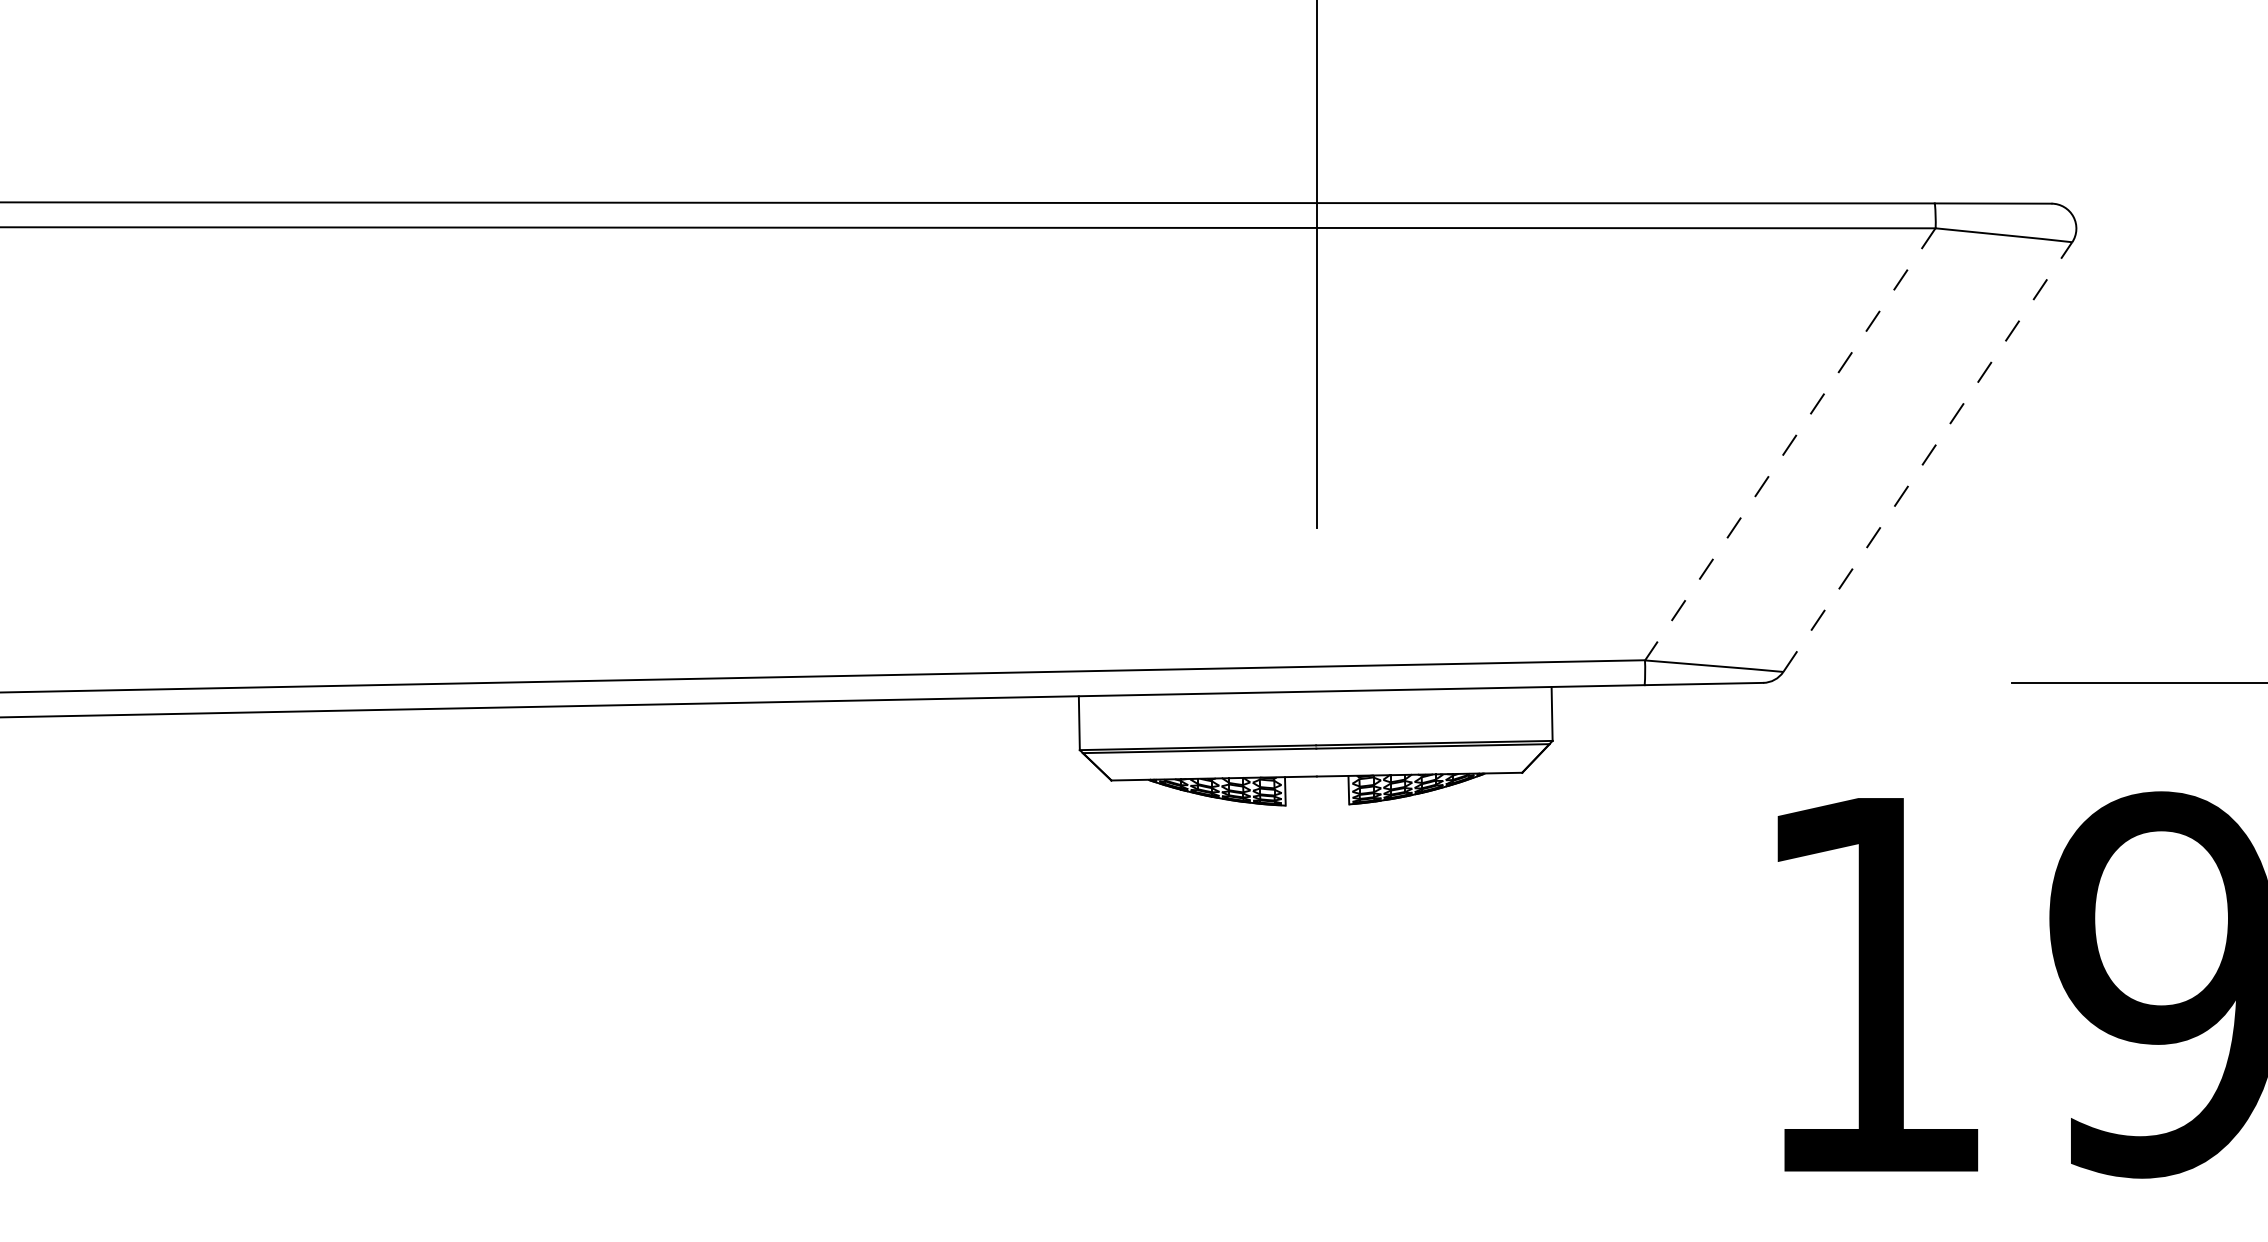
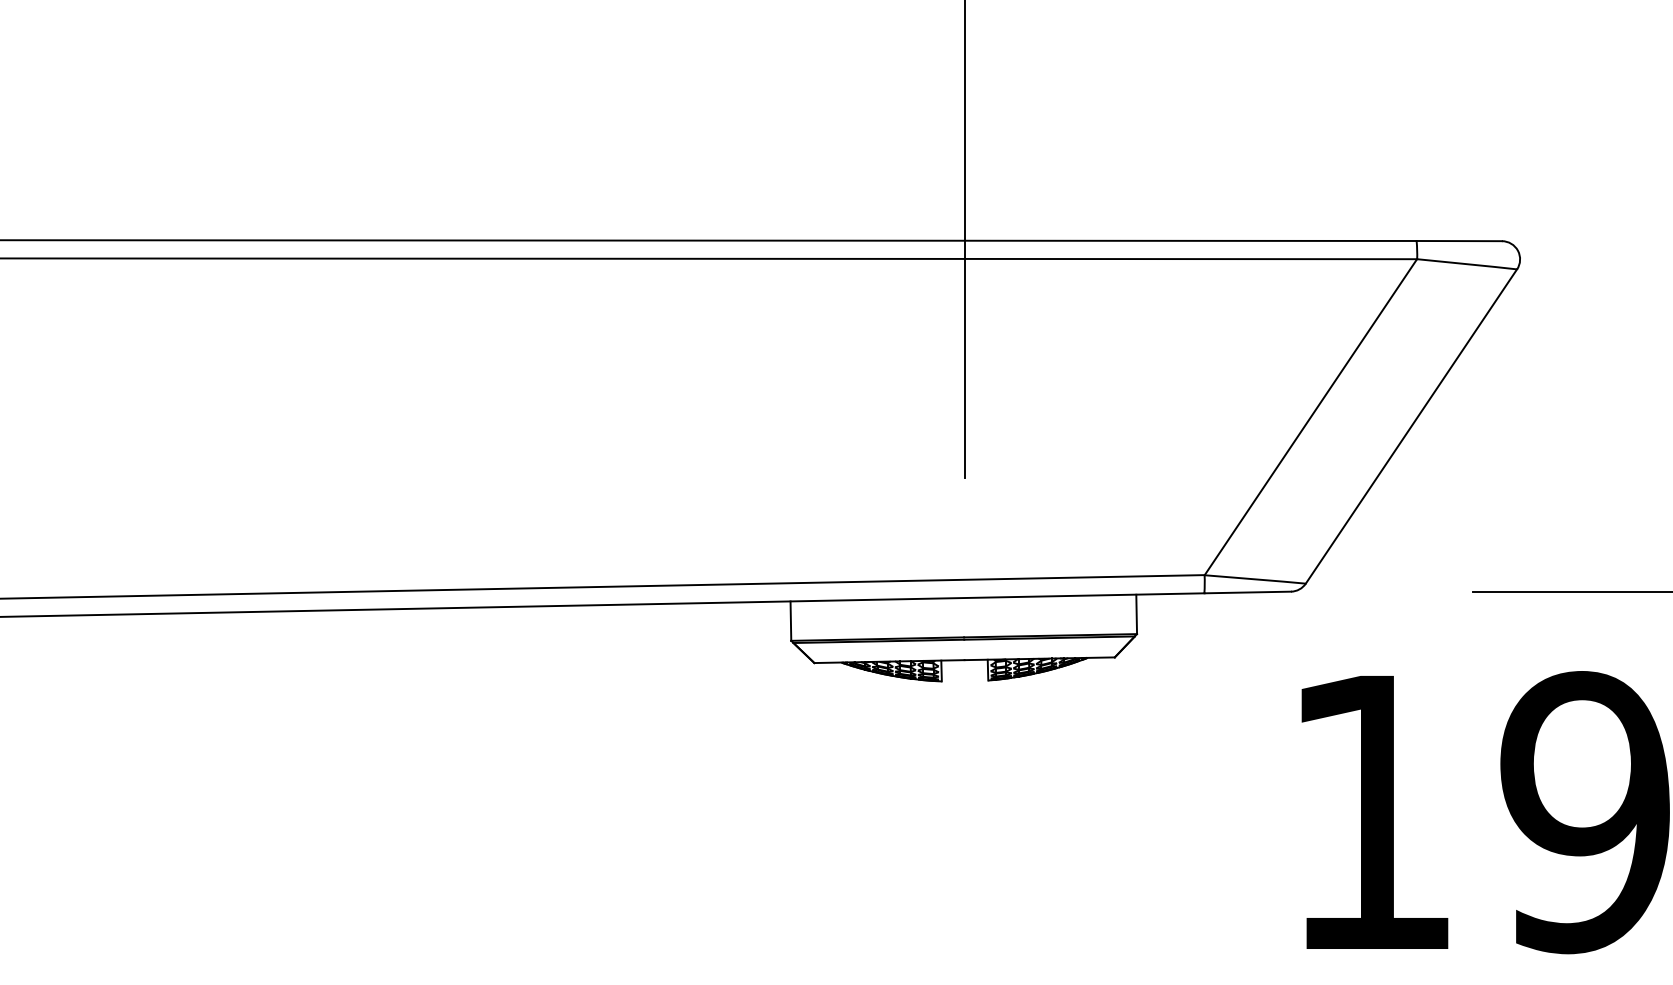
line: (1789, 444) -> (1310, 417), dashed -> solid
line: (1927, 457) -> (1411, 426), dashed -> solid

